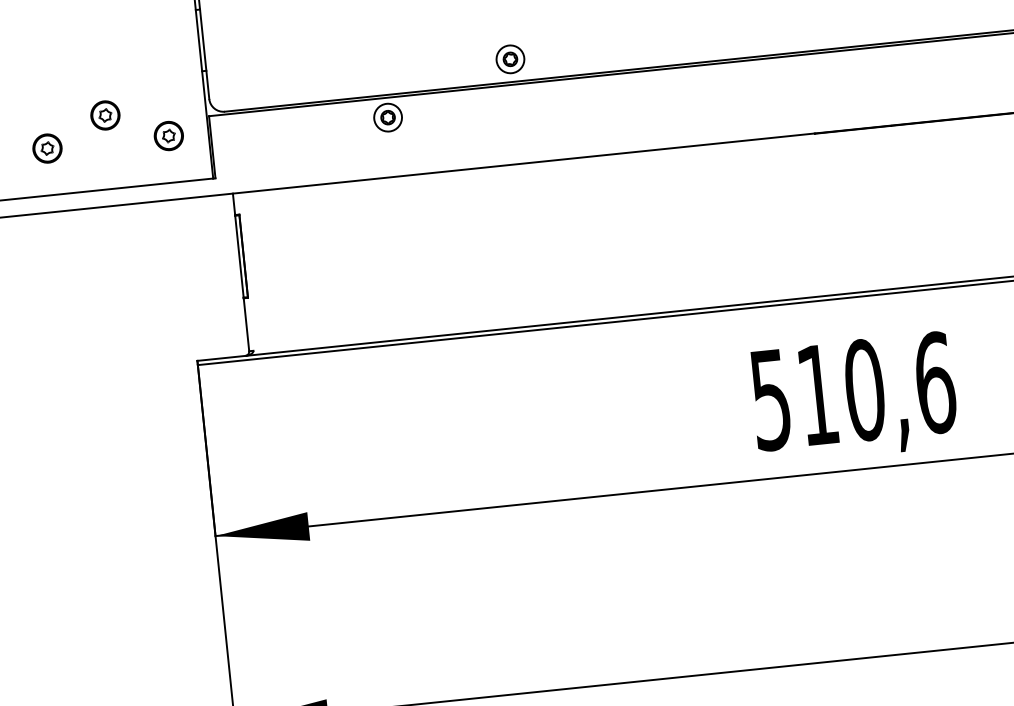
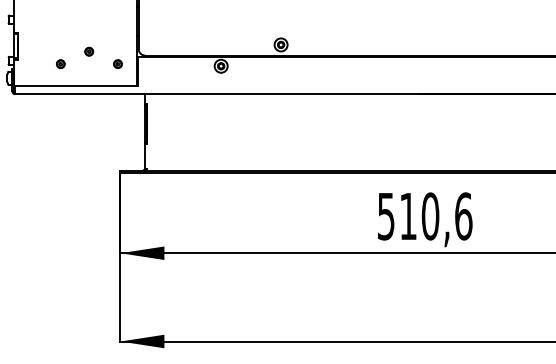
part: (103, 115) -> (88, 51), size x0.6
part: (167, 134) -> (117, 63), size x0.6
part: (46, 146) -> (60, 63), size x0.6

